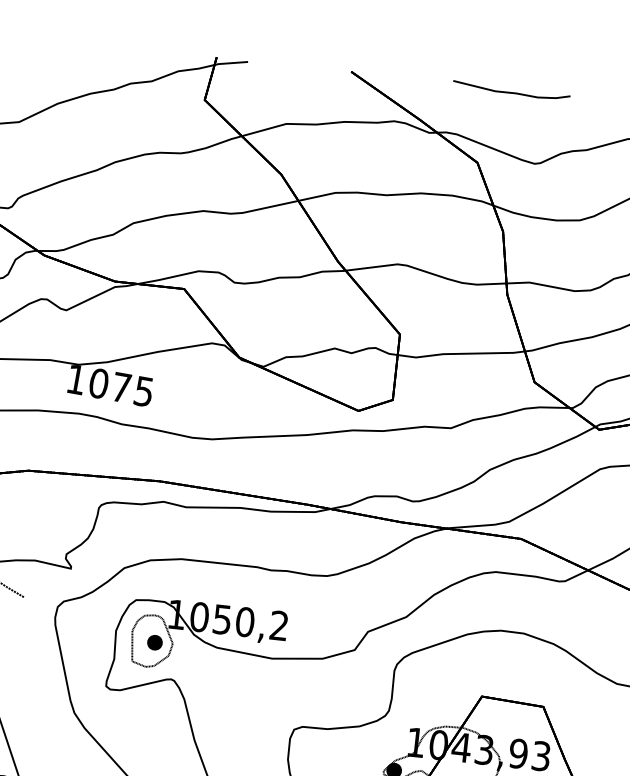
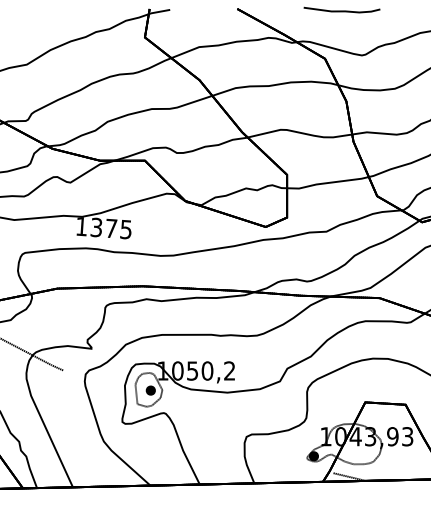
text: (98, 383) -> (96, 227), 1075 -> 1375

